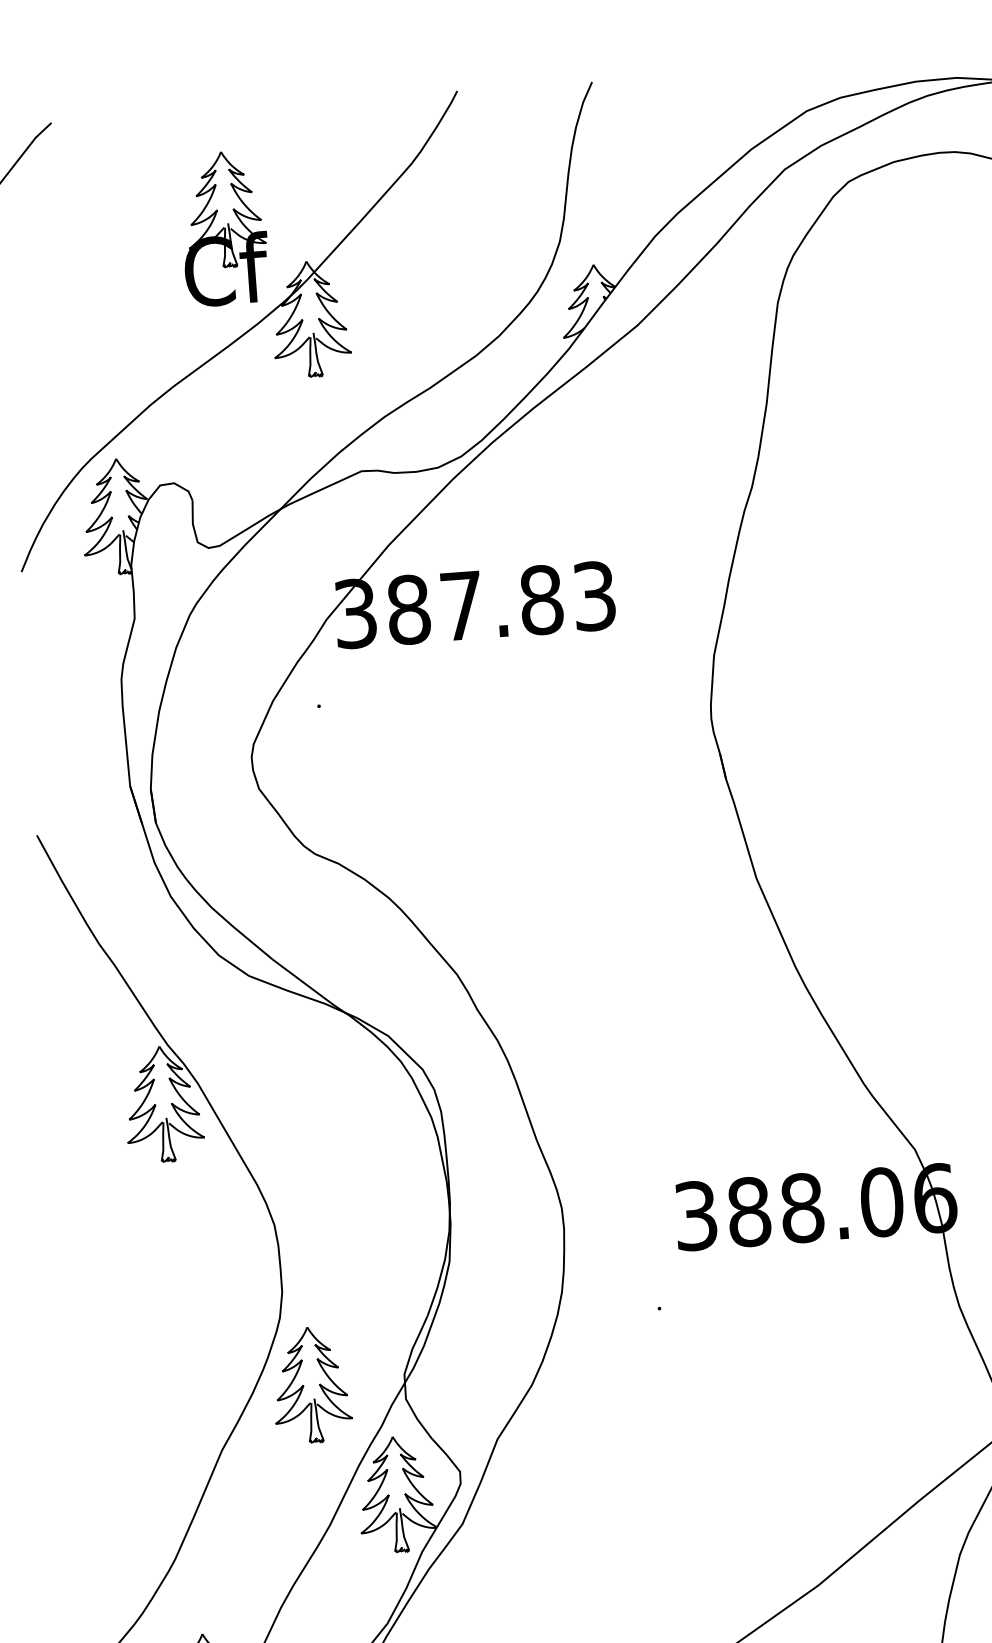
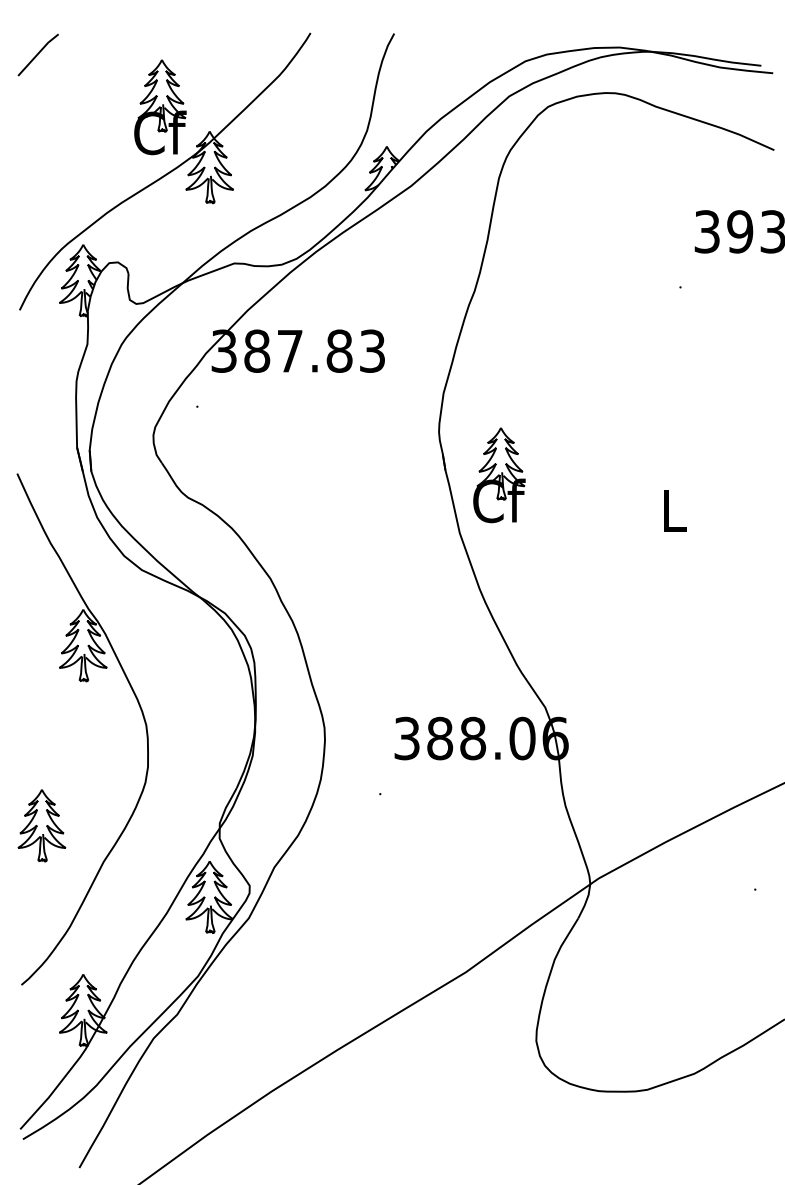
part: (813, 781) -> (499, 475), added
part: (310, 1385) -> (41, 825), moved

